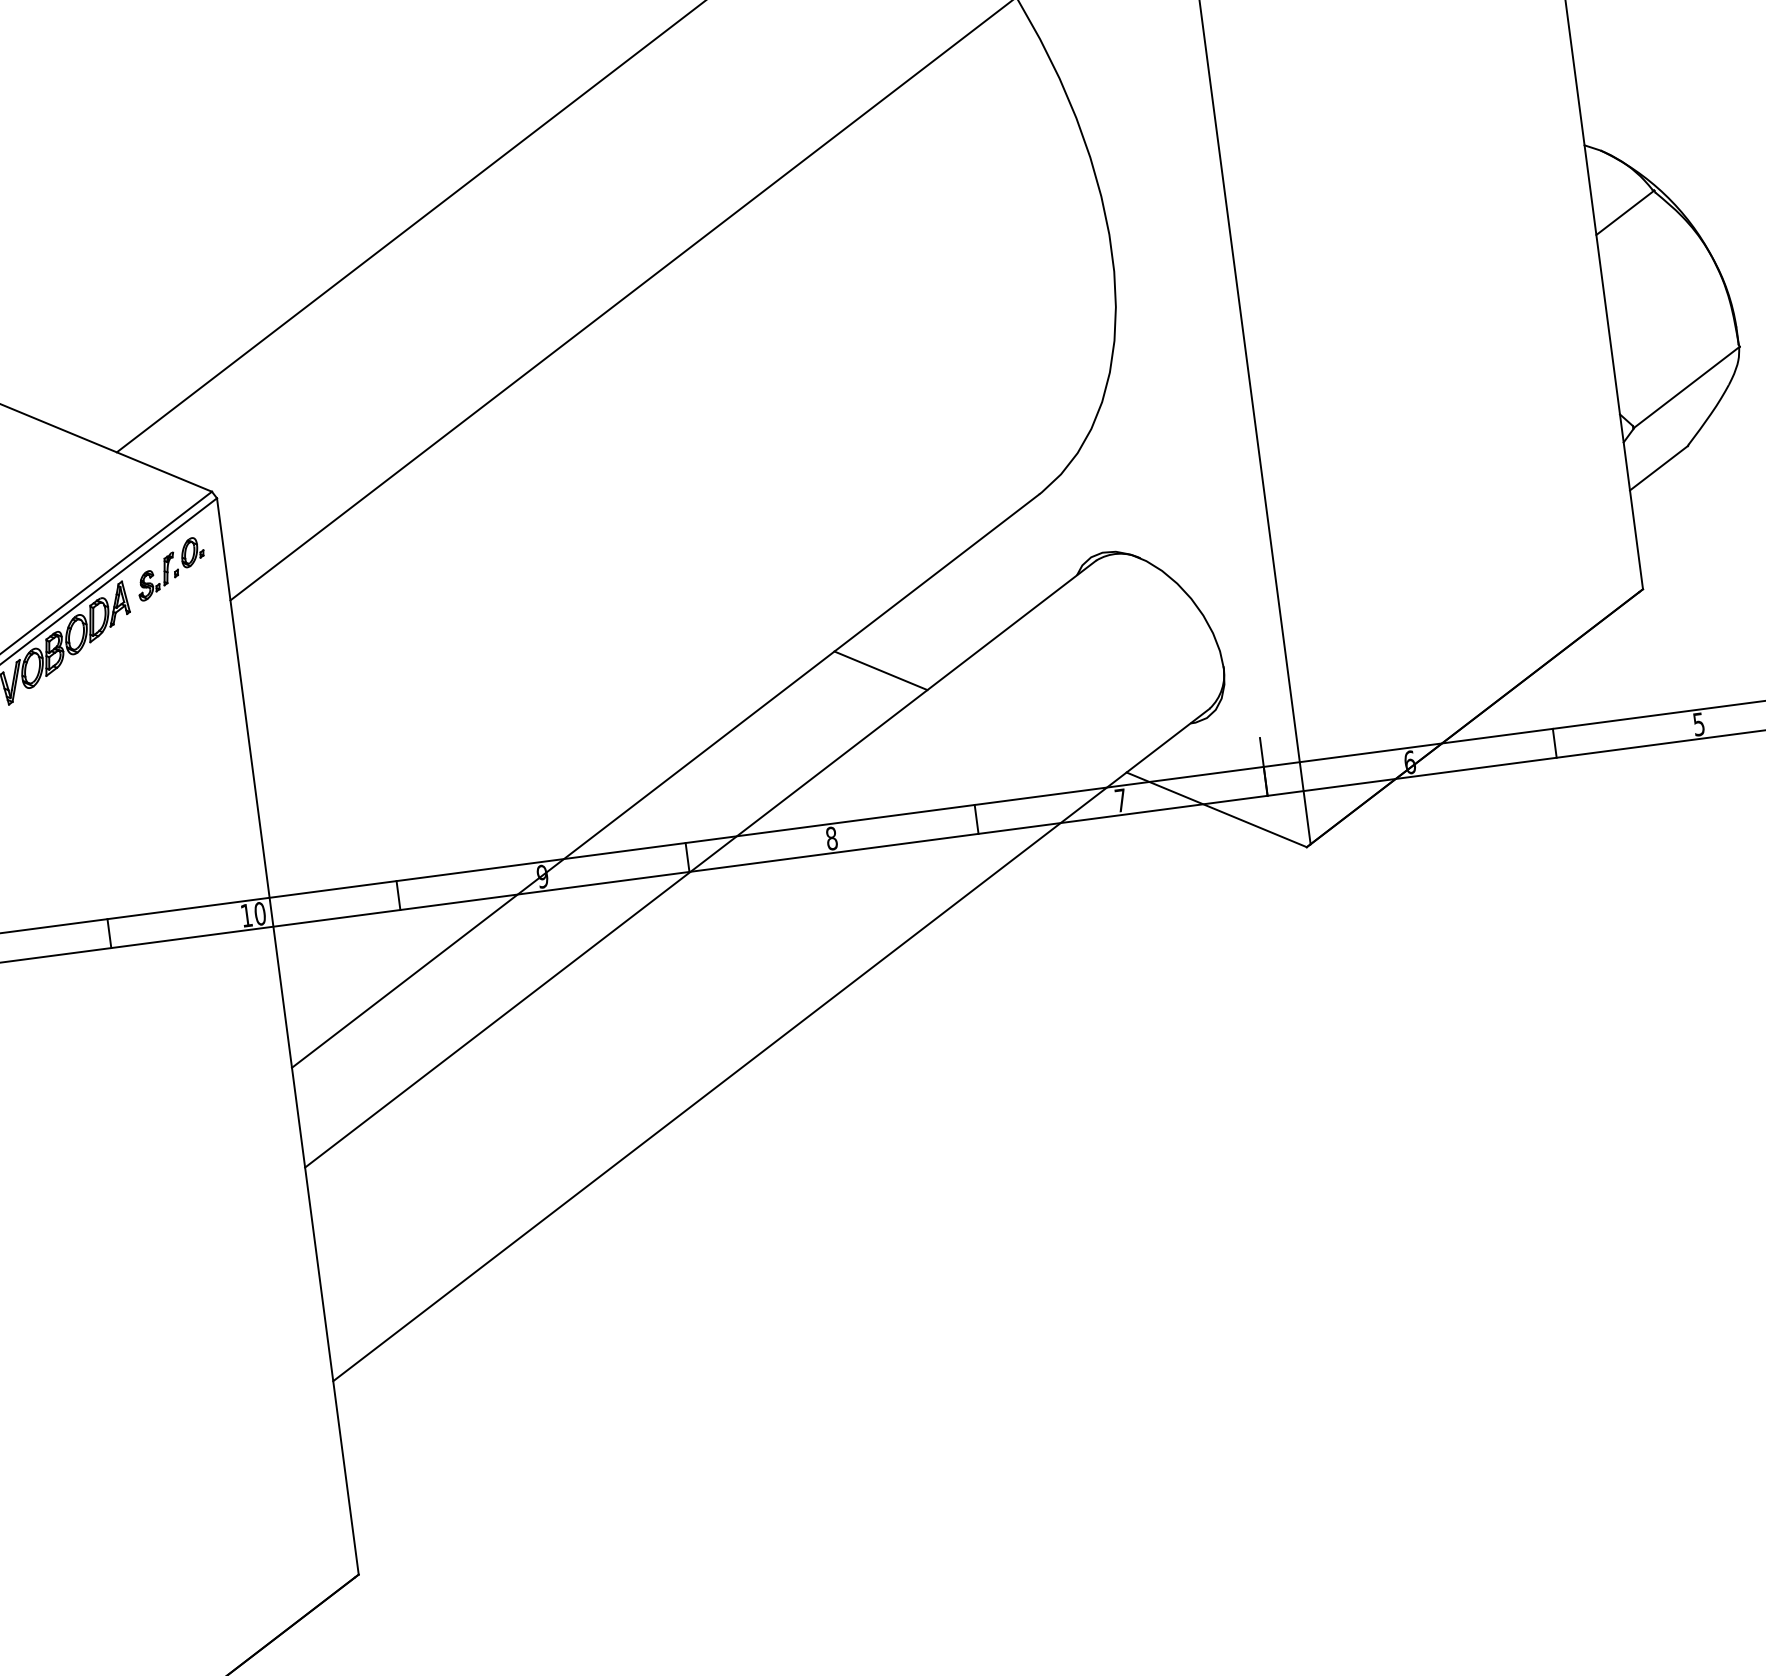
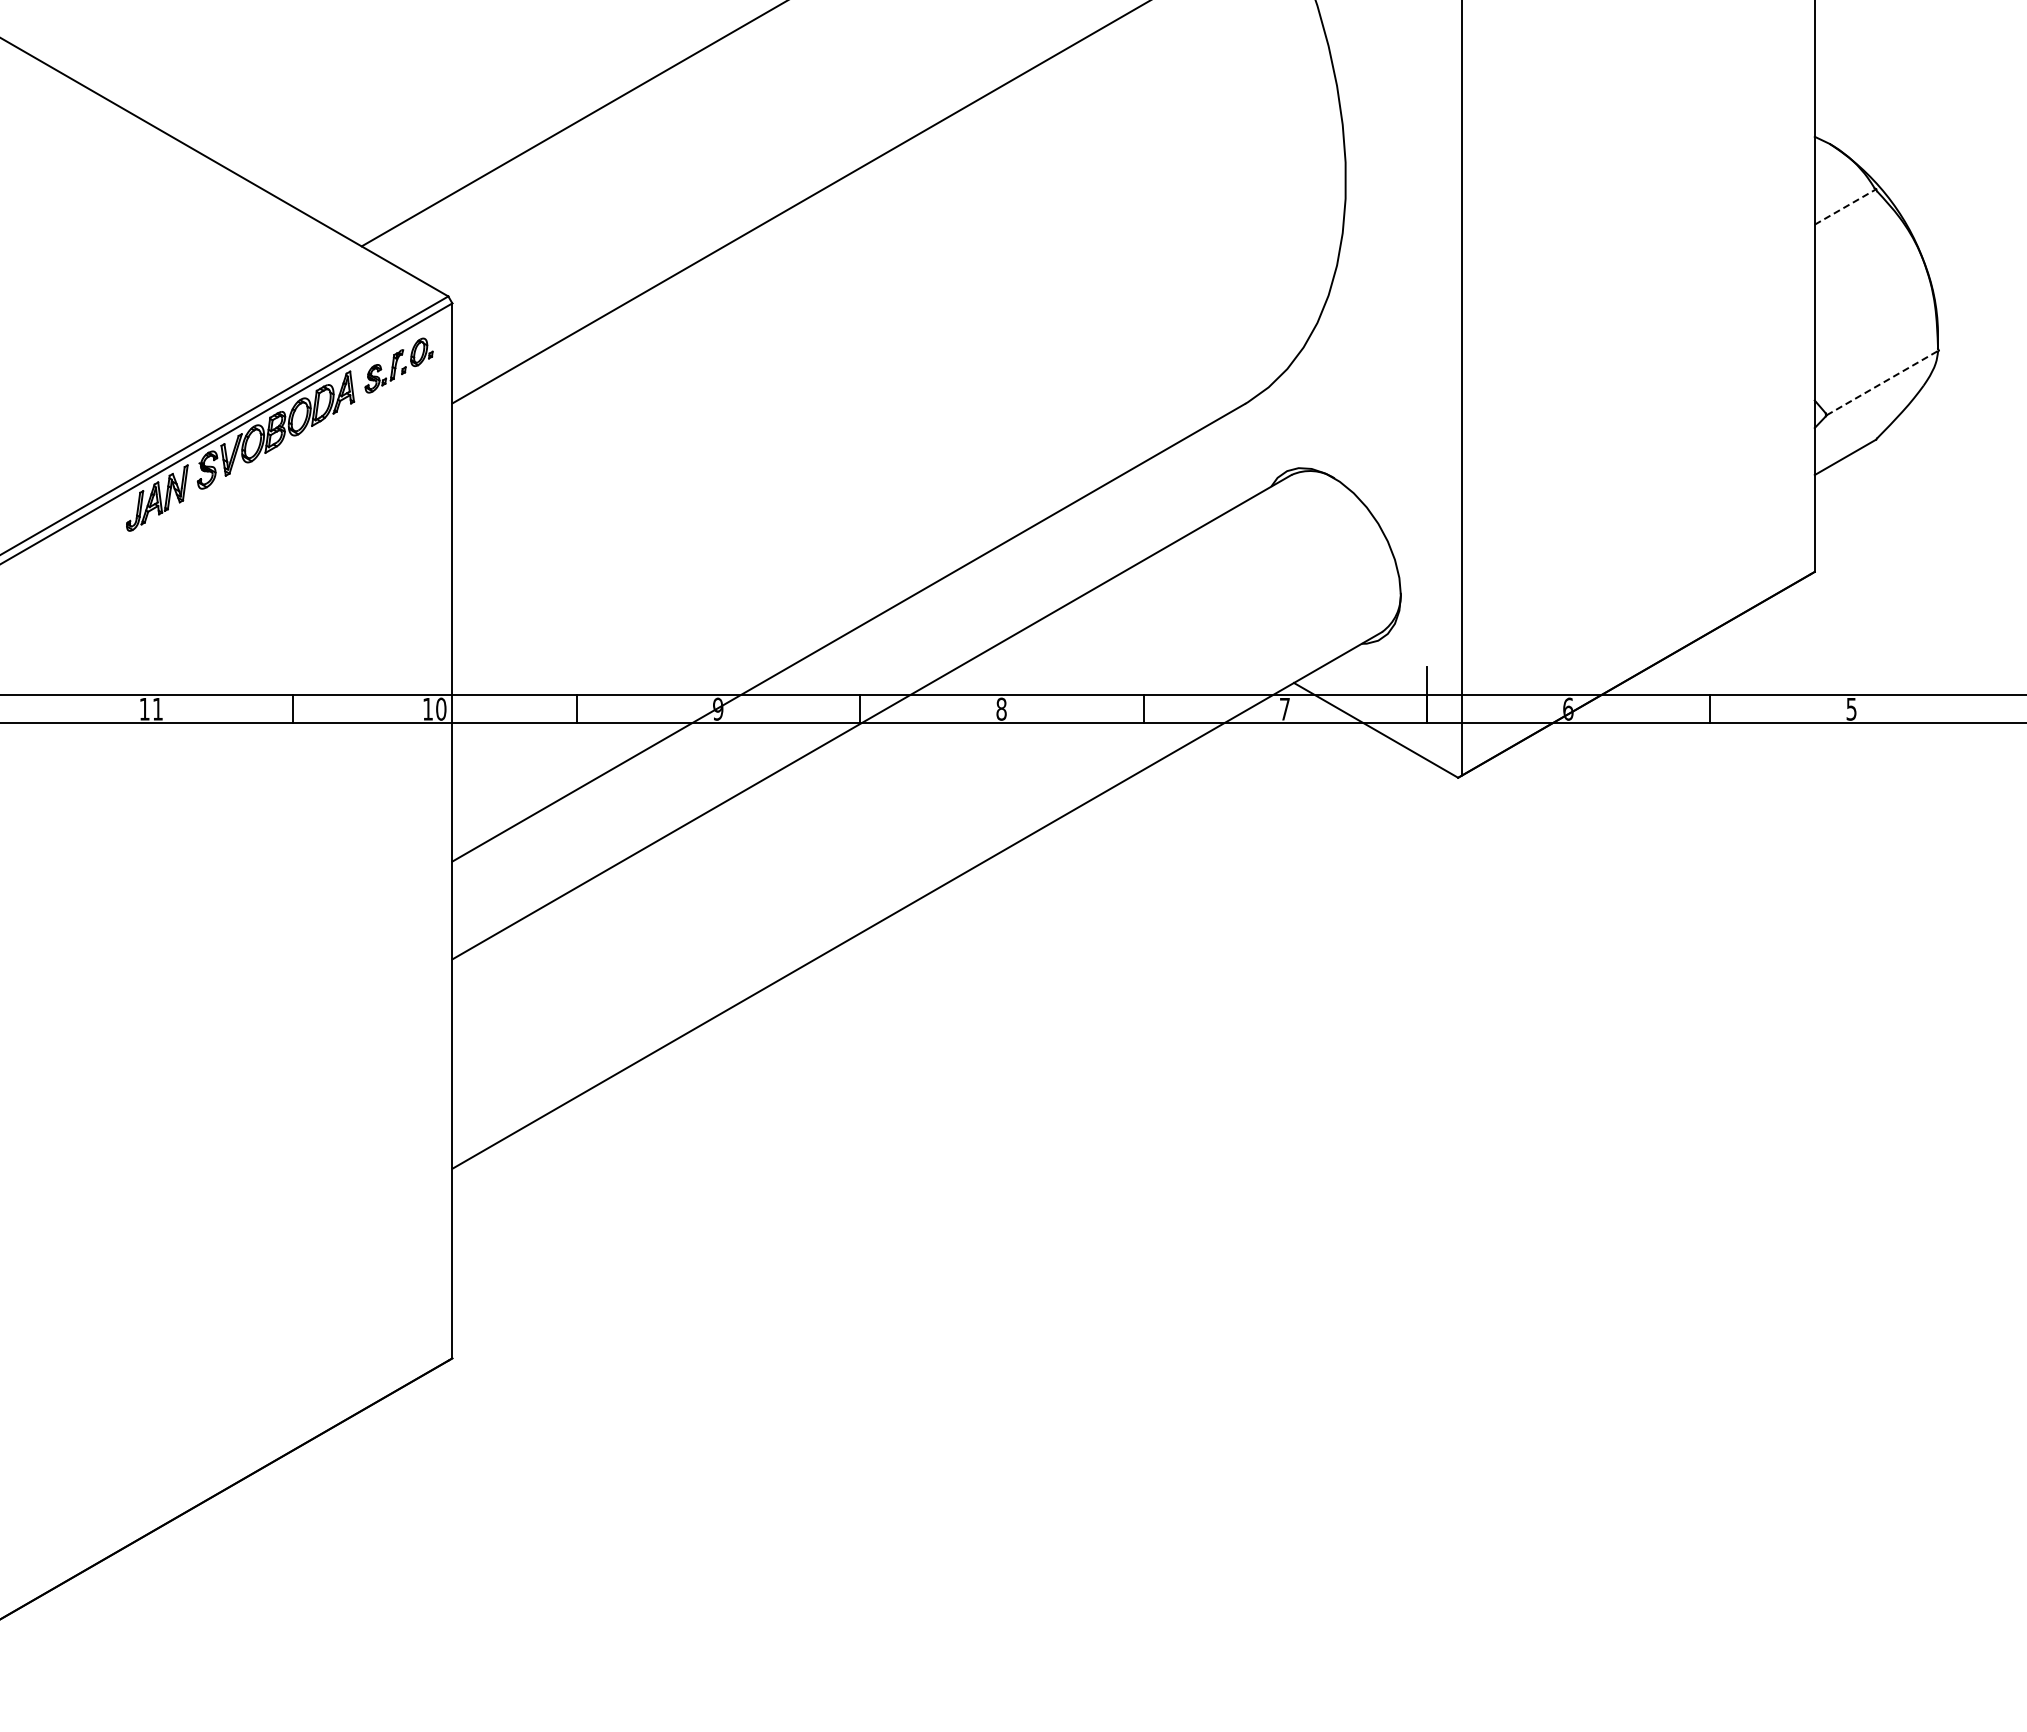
line: (1625, 212) -> (1845, 206), solid -> dashed
line: (1686, 386) -> (1882, 382), solid -> dashed
line: (880, 670) -> (1069, 553), removed

